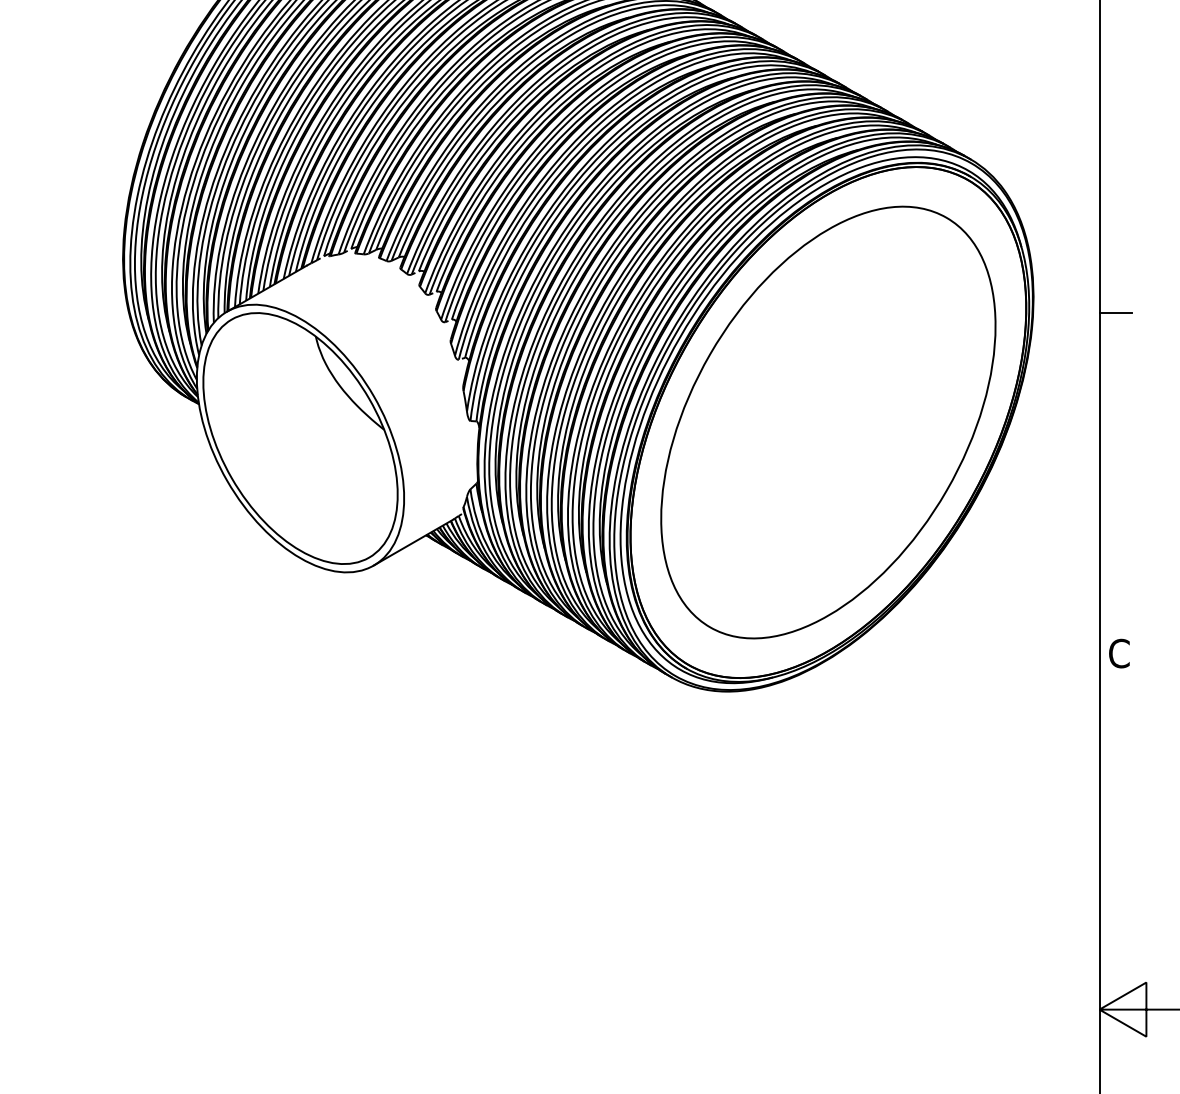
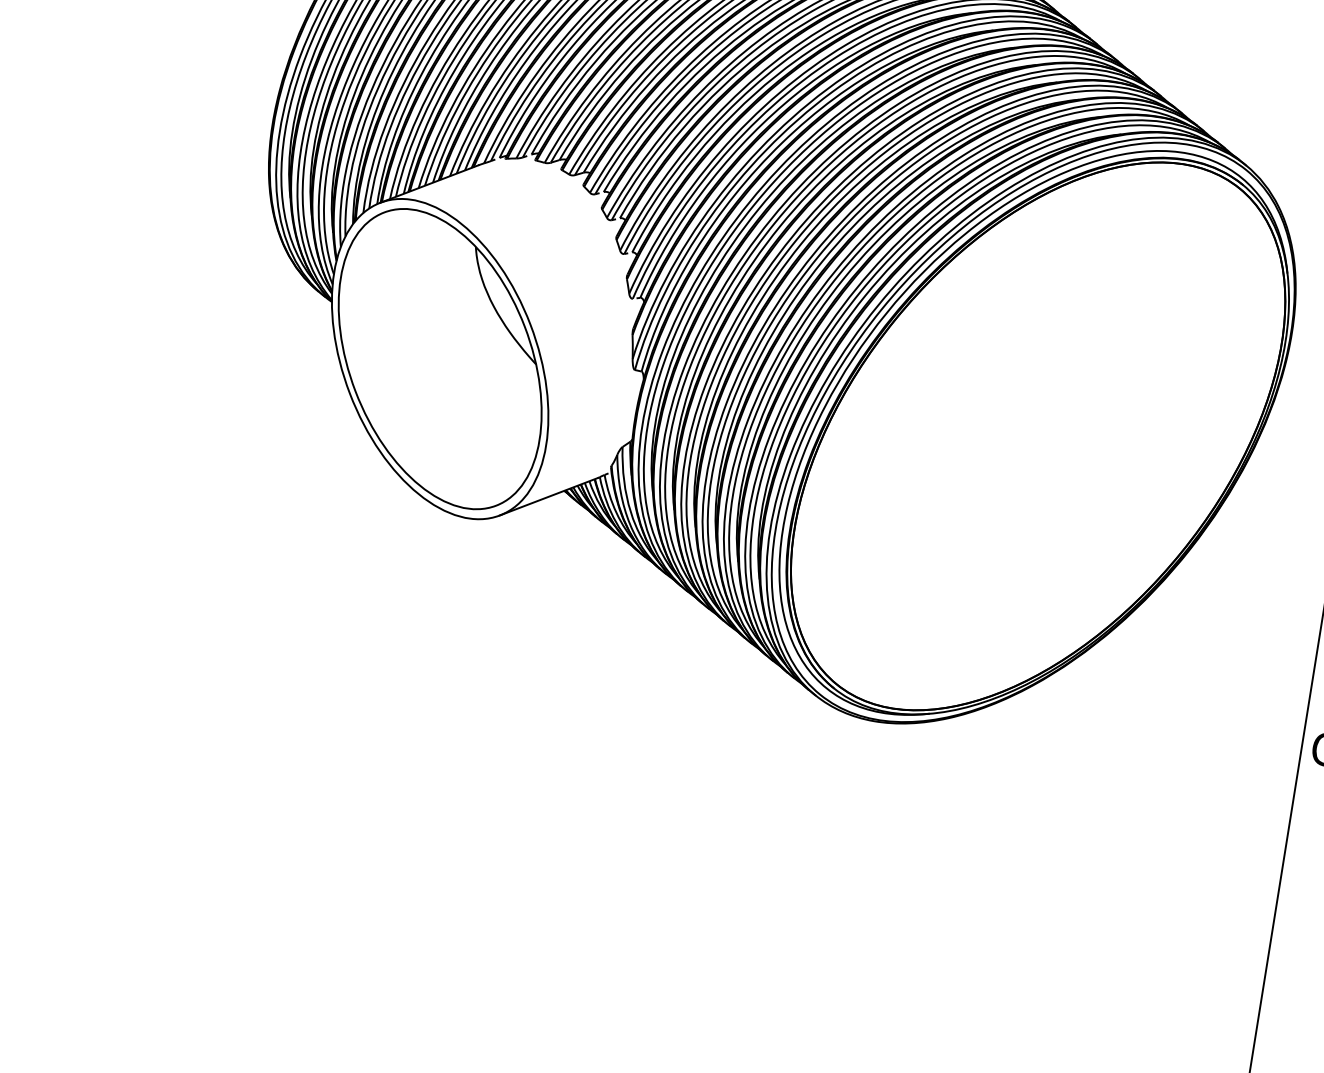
part: (828, 422) -> (1038, 436), removed

